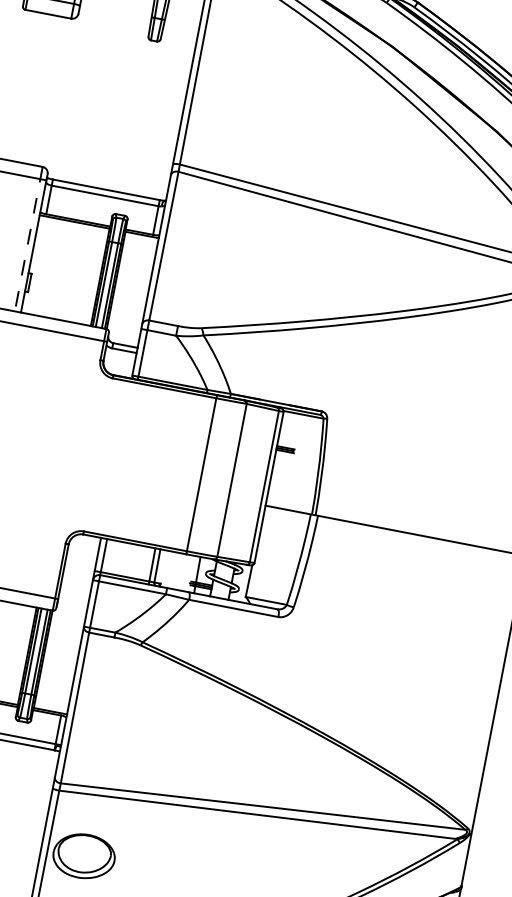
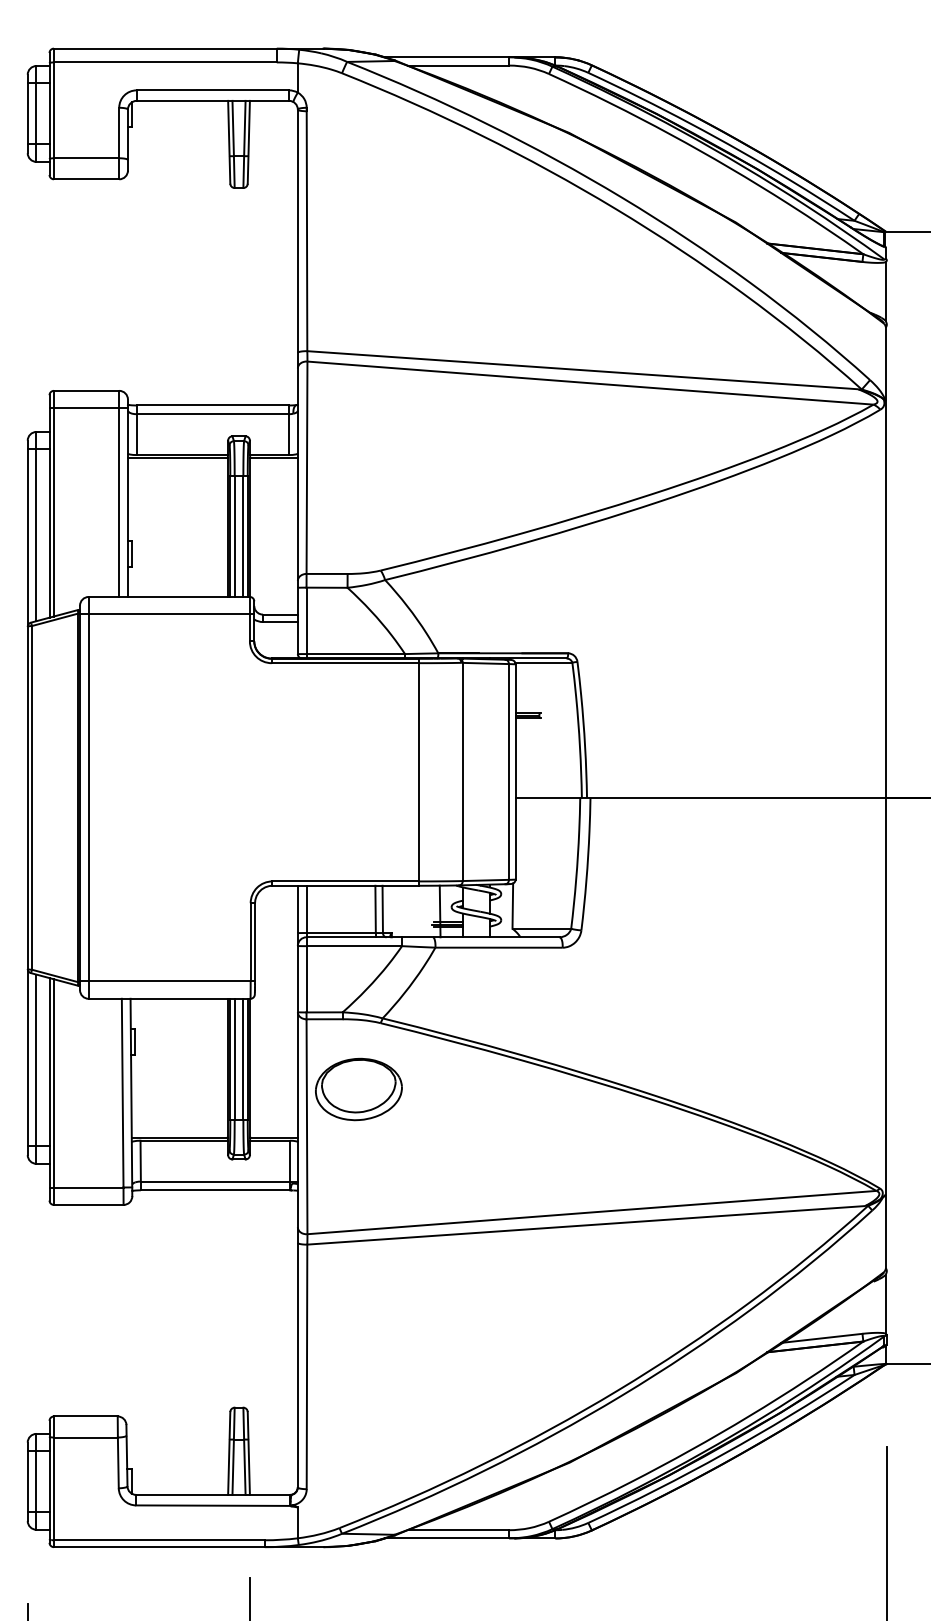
line: (28, 239) -> (119, 494), dashed -> solid
part: (83, 856) -> (358, 1089), moved

